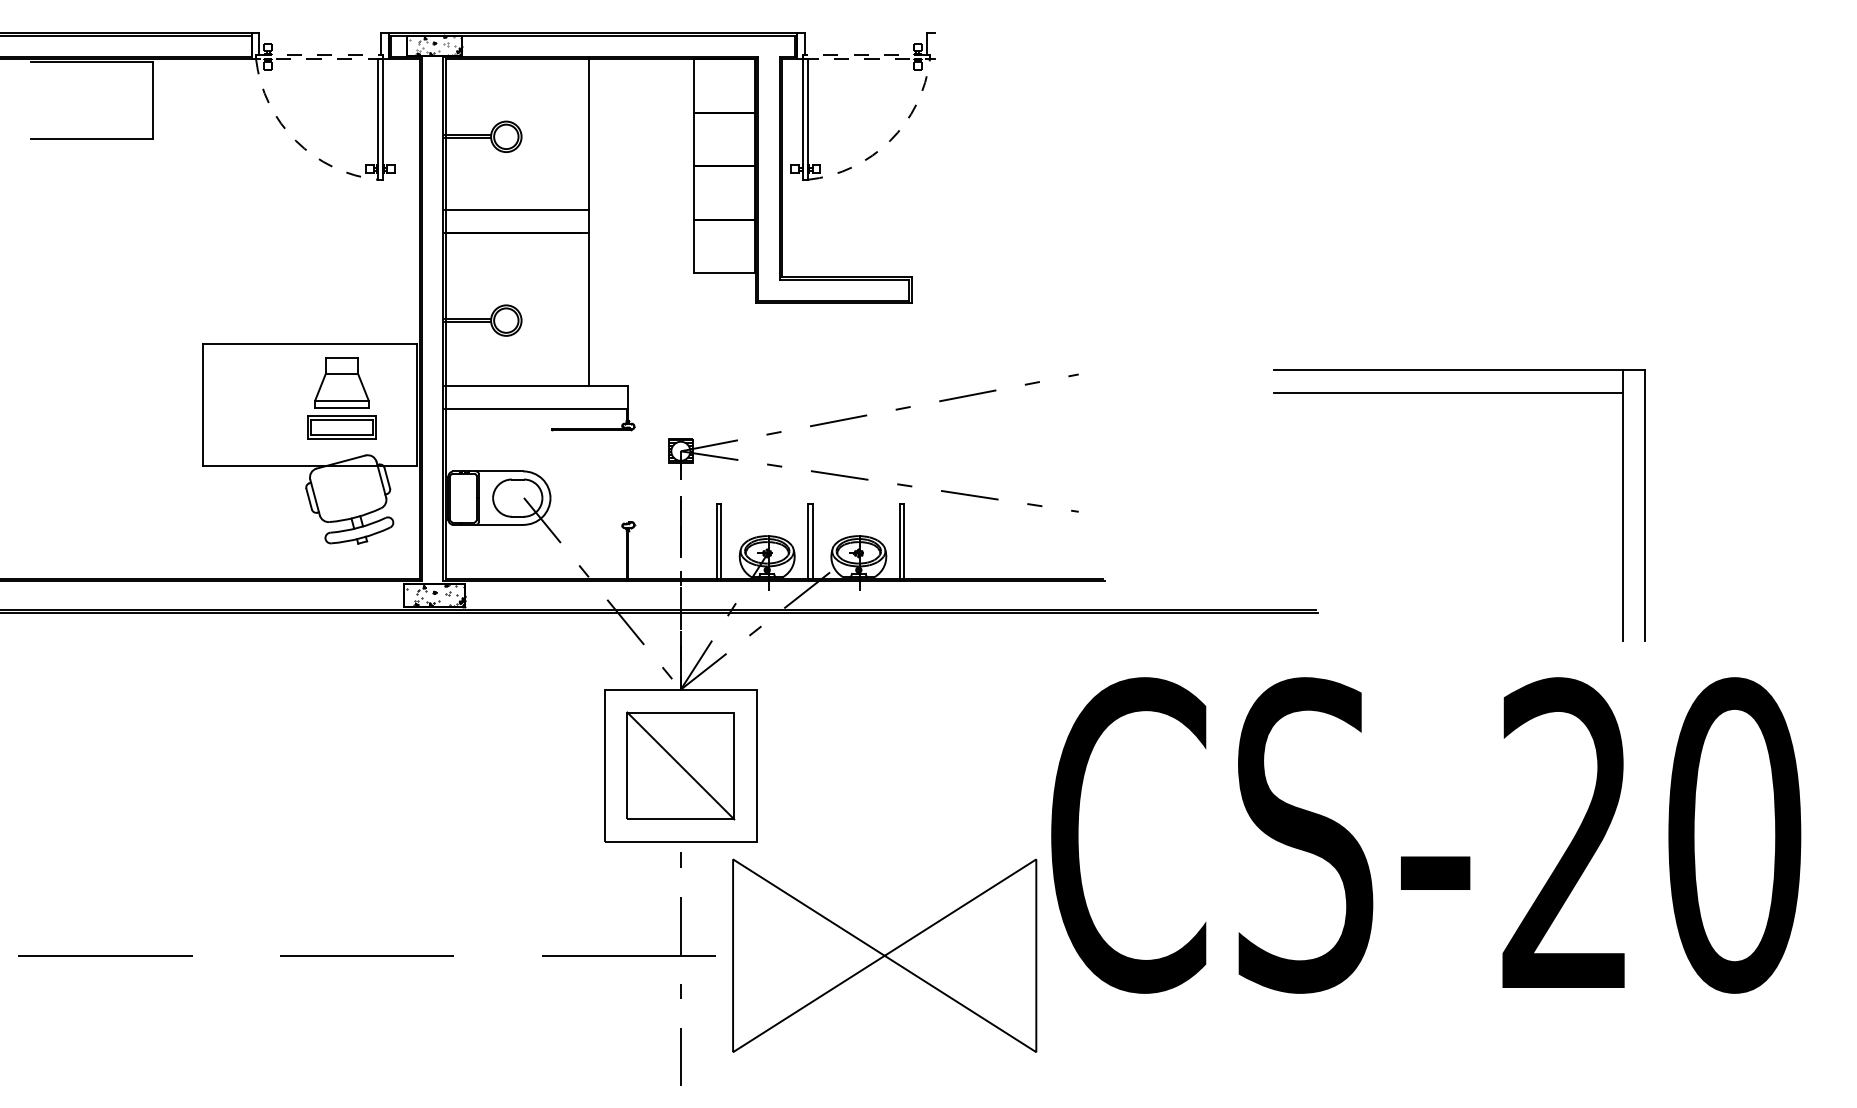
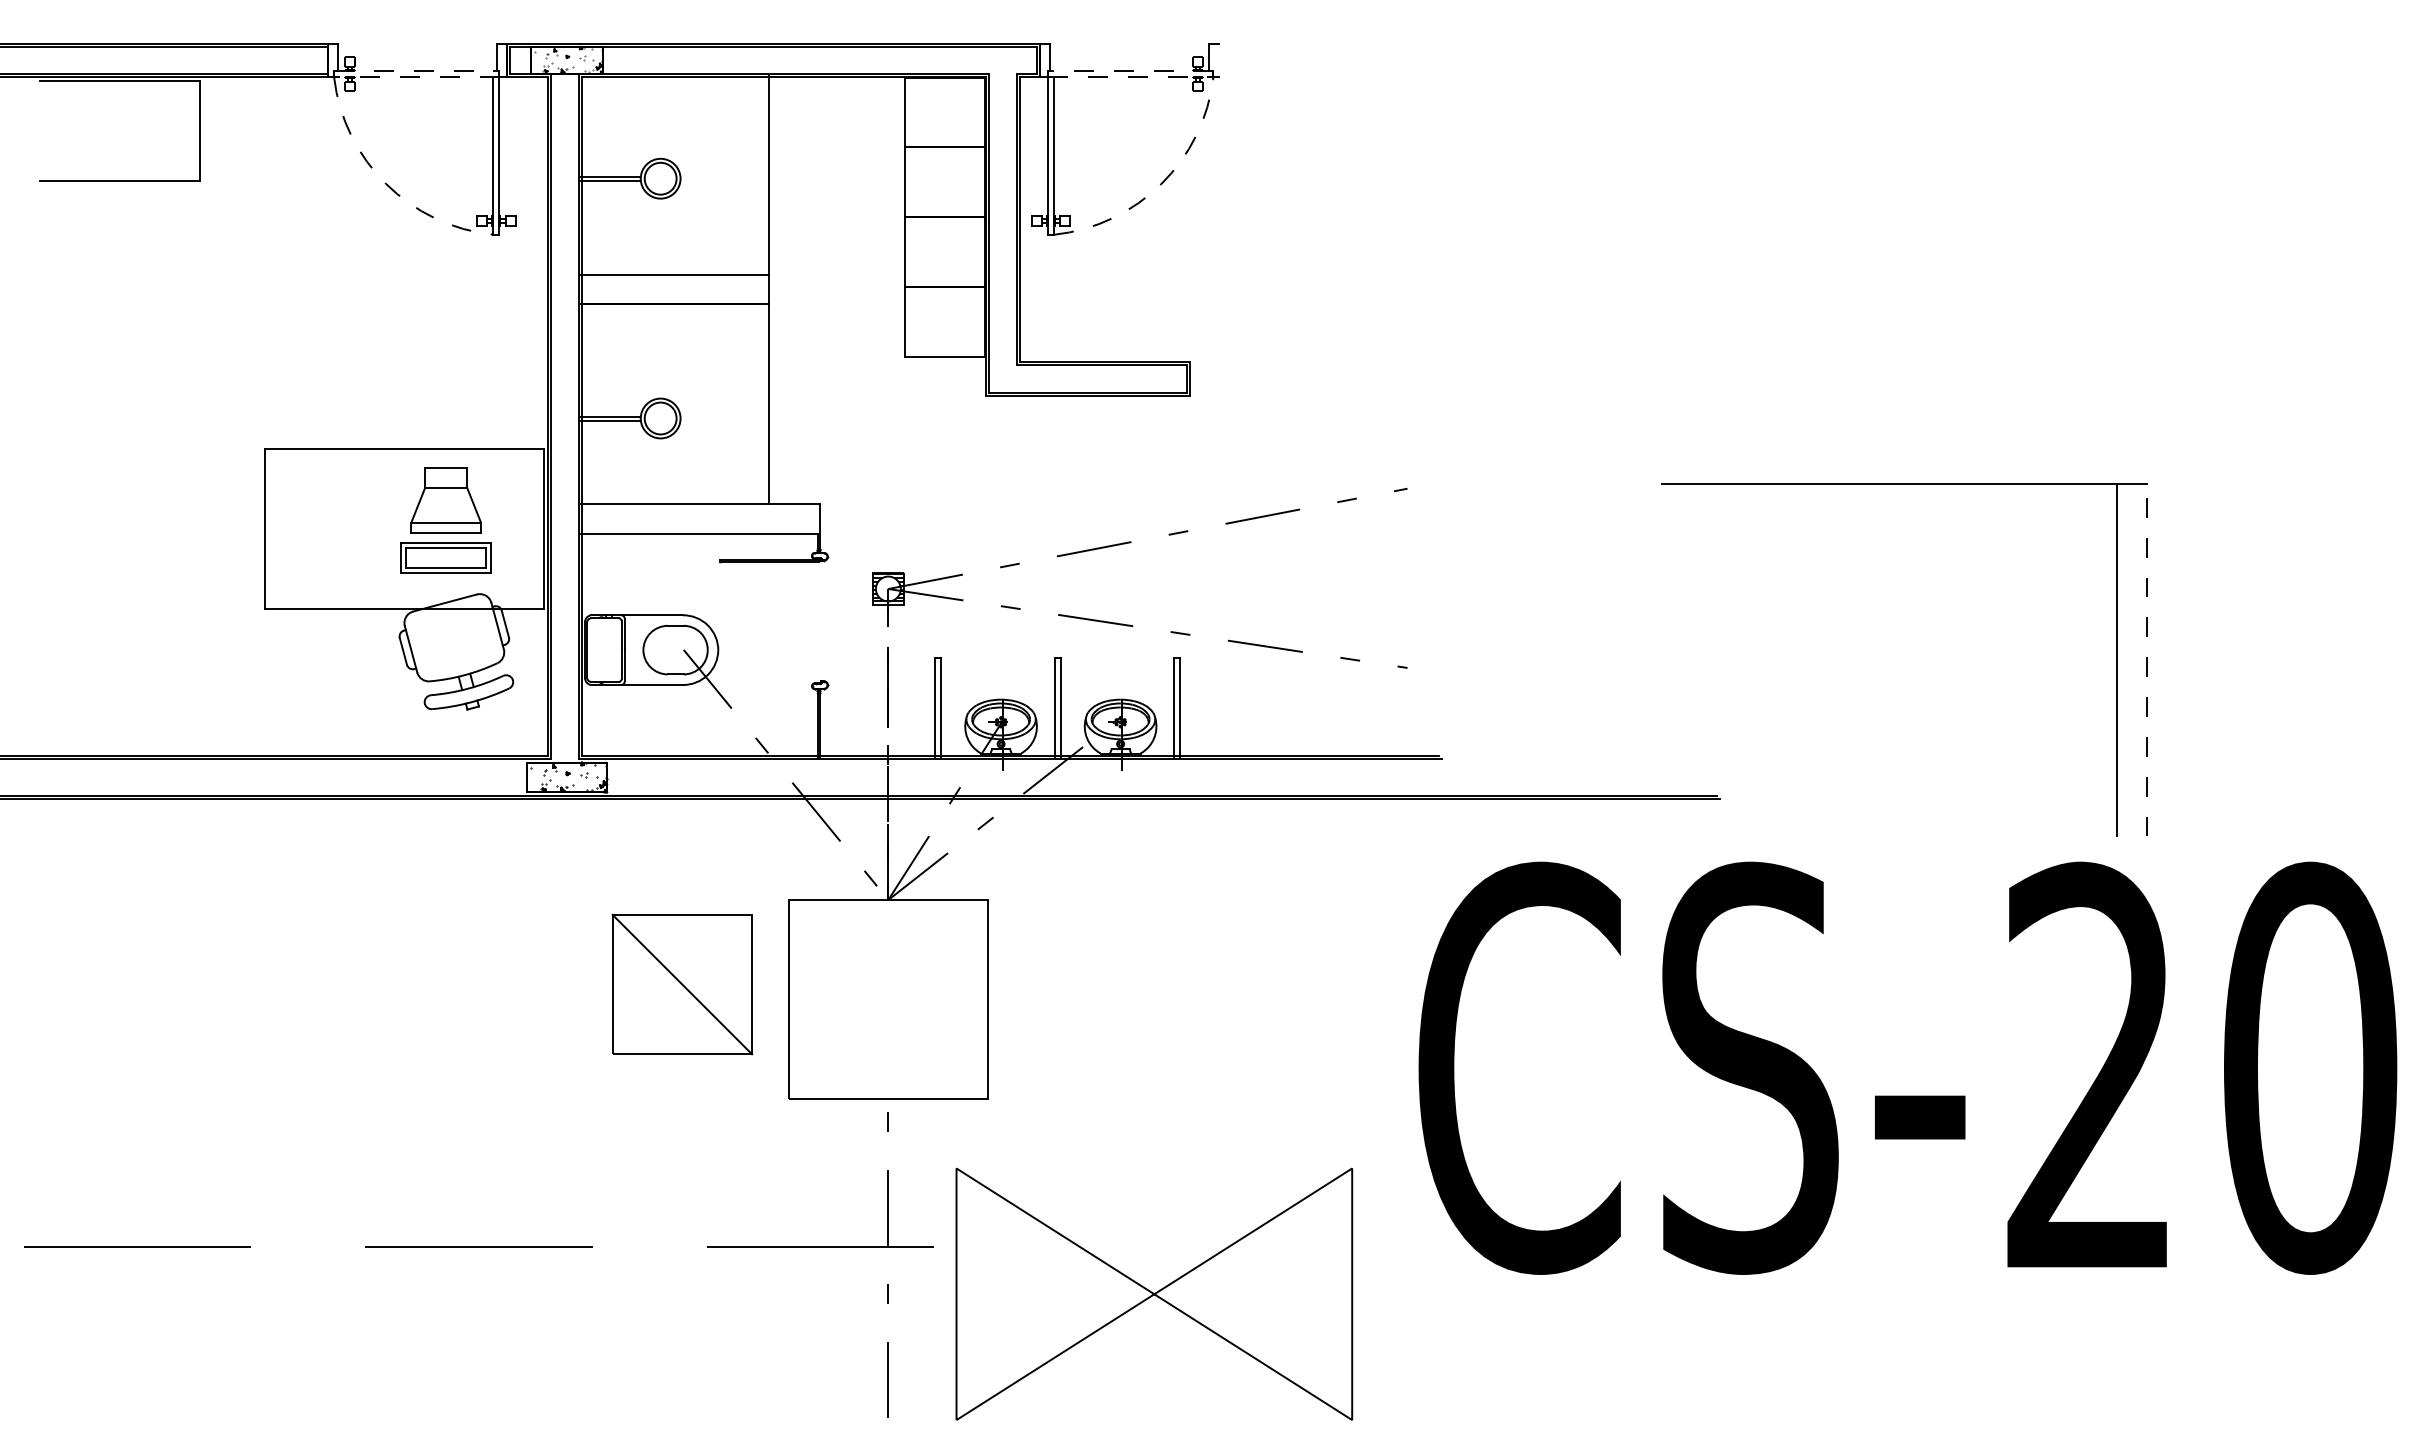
line: (1448, 393) -> (1889, 513), removed
line: (1645, 505) -> (2146, 659), solid -> dashed
part: (680, 765) -> (682, 984), moved
text: (1425, 834) -> (1907, 1067), moved
part: (884, 955) -> (1154, 1293), moved

